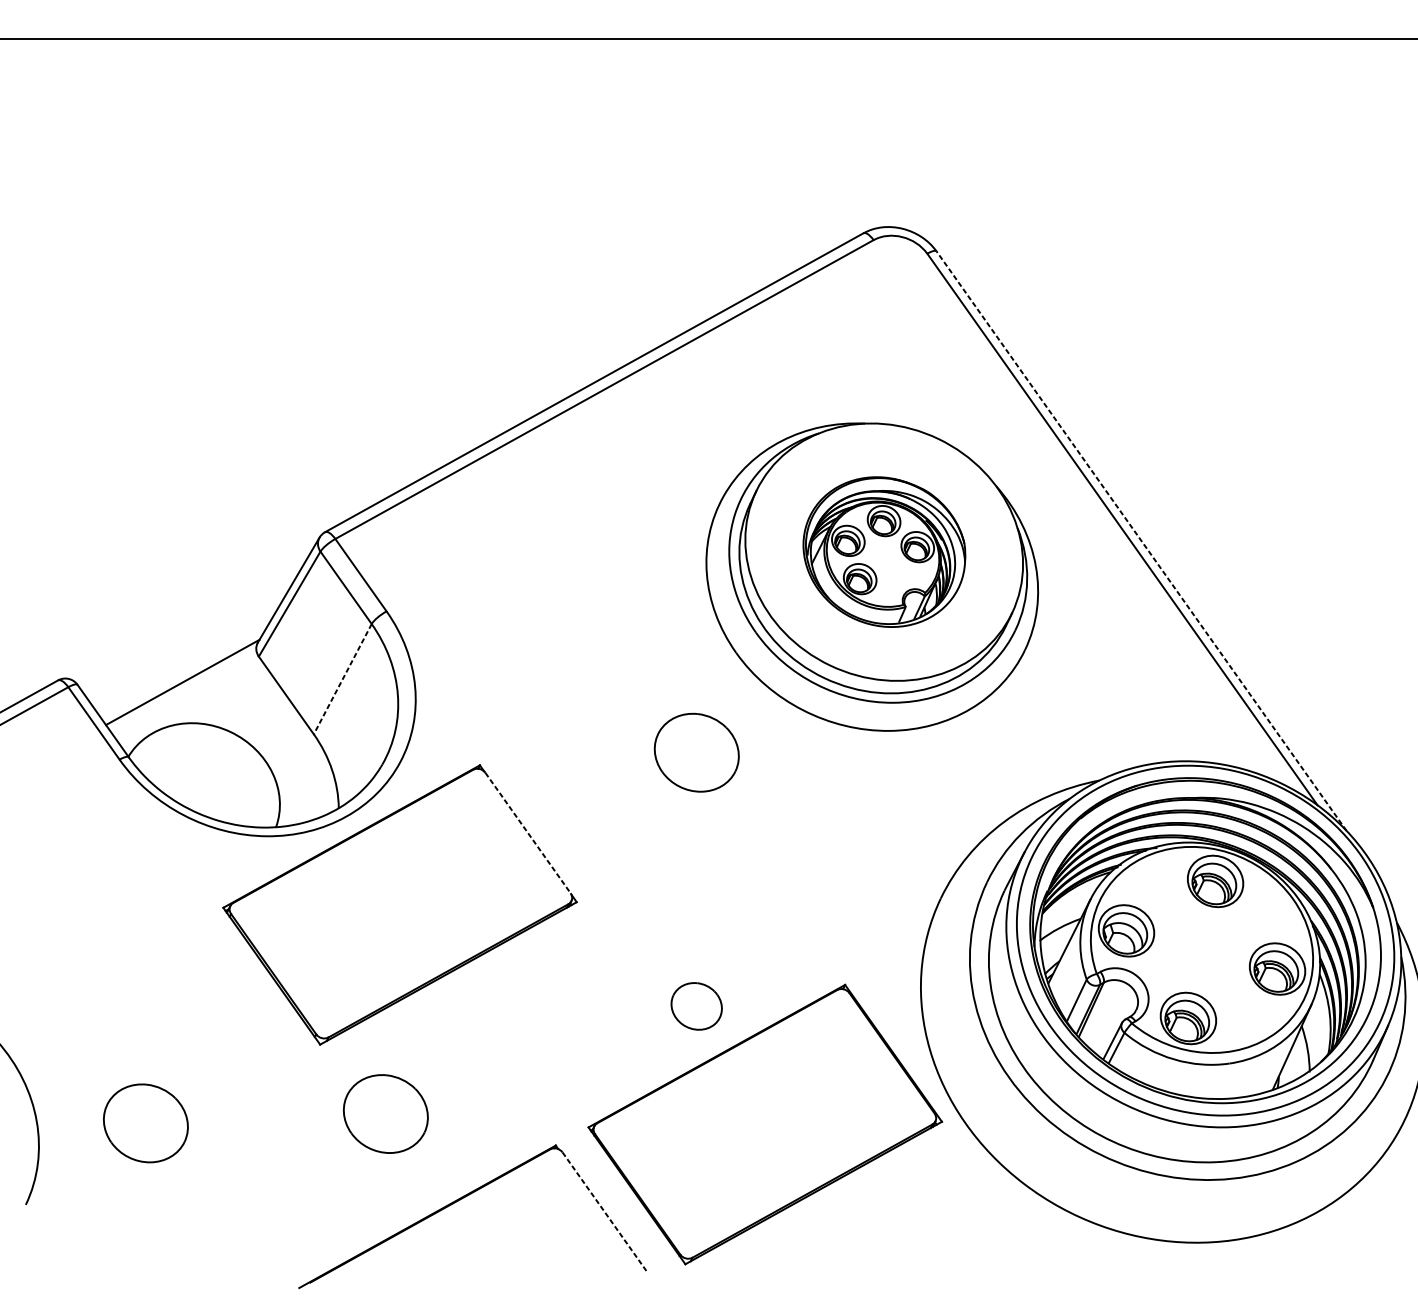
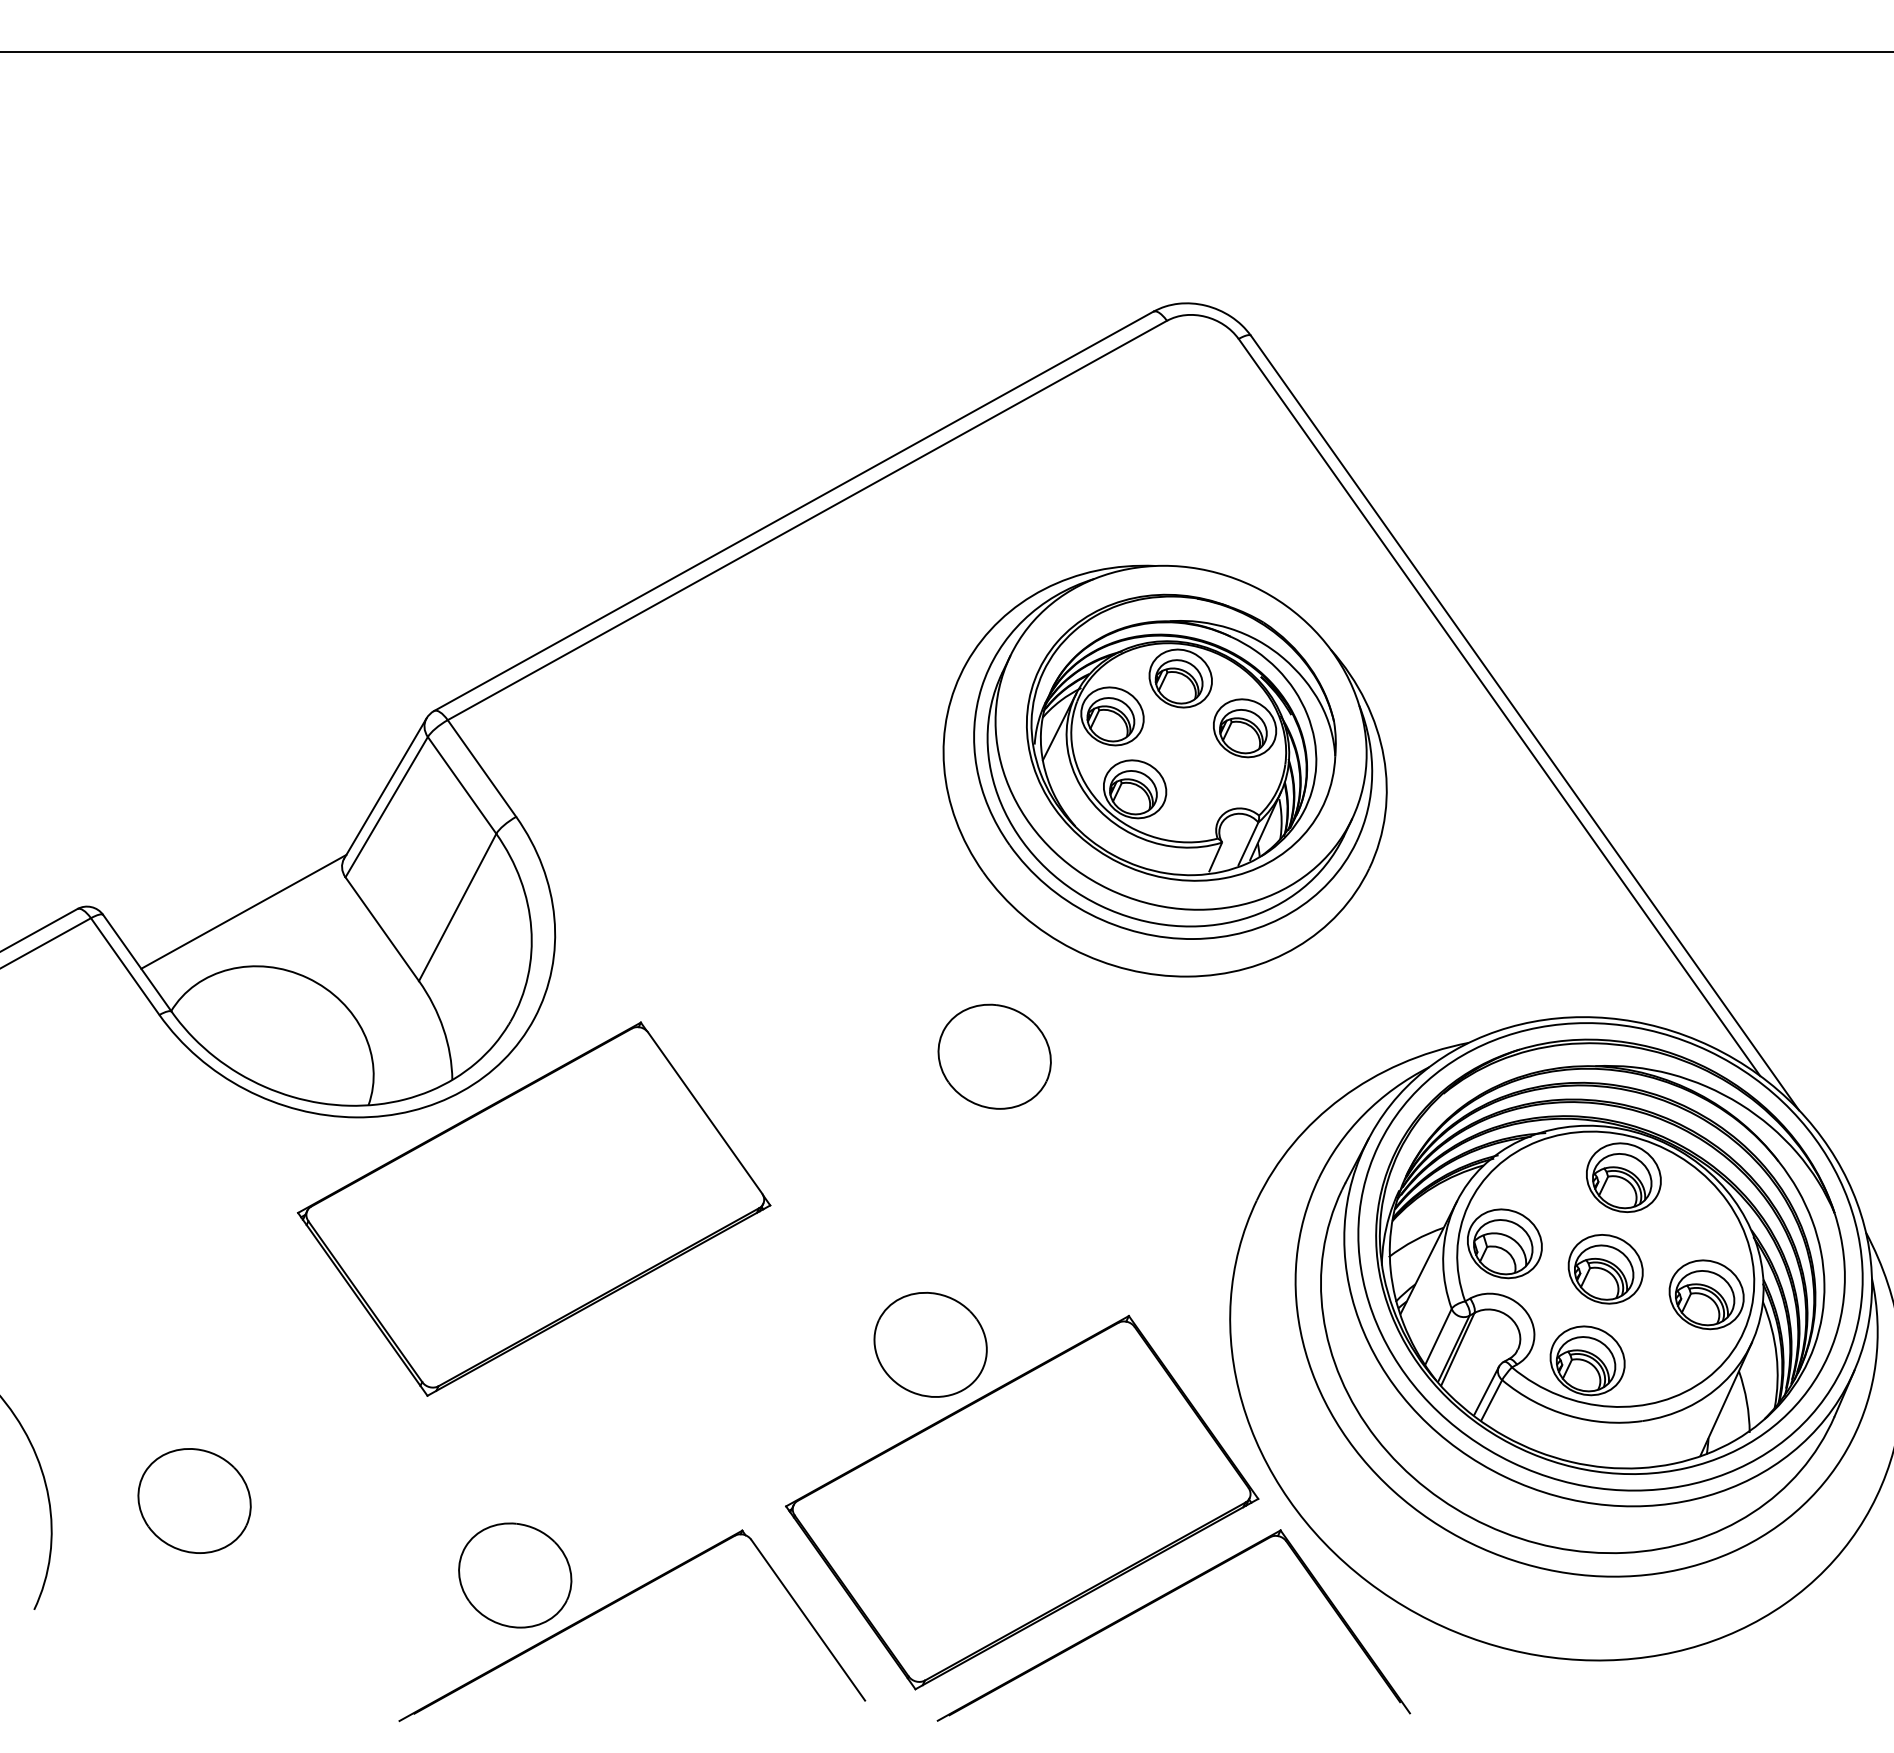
line: (1141, 540) -> (1524, 722), dashed -> solid
part: (884, 551) -> (1181, 737), size x1.43
line: (342, 679) -> (457, 907), dashed -> solid
part: (696, 752) -> (994, 1056), moved
line: (528, 833) -> (705, 1113), dashed -> solid
part: (1201, 950) -> (1605, 1269), added
part: (696, 1006) -> (930, 1344), size x1.67
part: (386, 1114) -> (515, 1575), moved
part: (868, 1197) -> (1160, 1599), added
line: (605, 1212) -> (808, 1620), dashed -> solid

